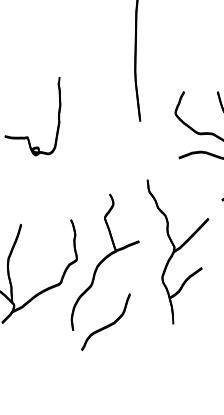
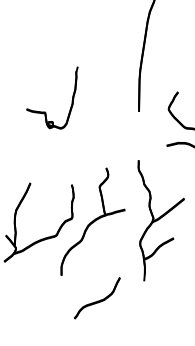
part: (106, 322) -> (97, 298), moved

